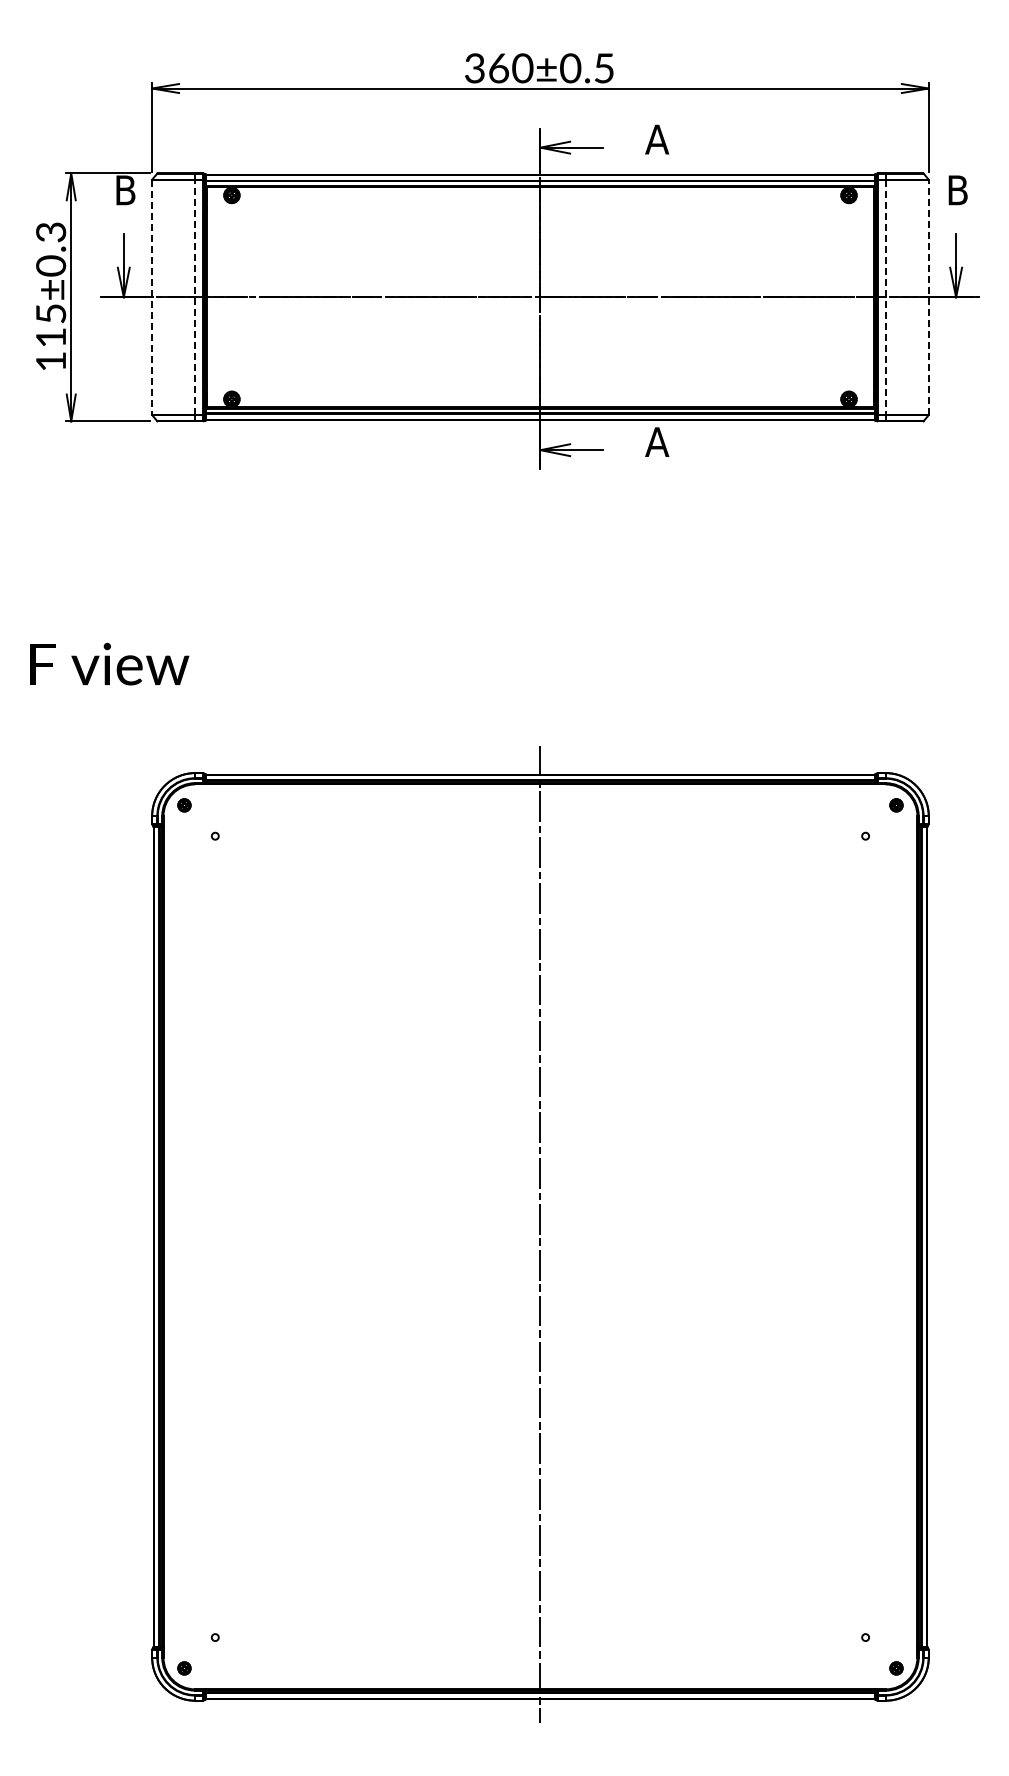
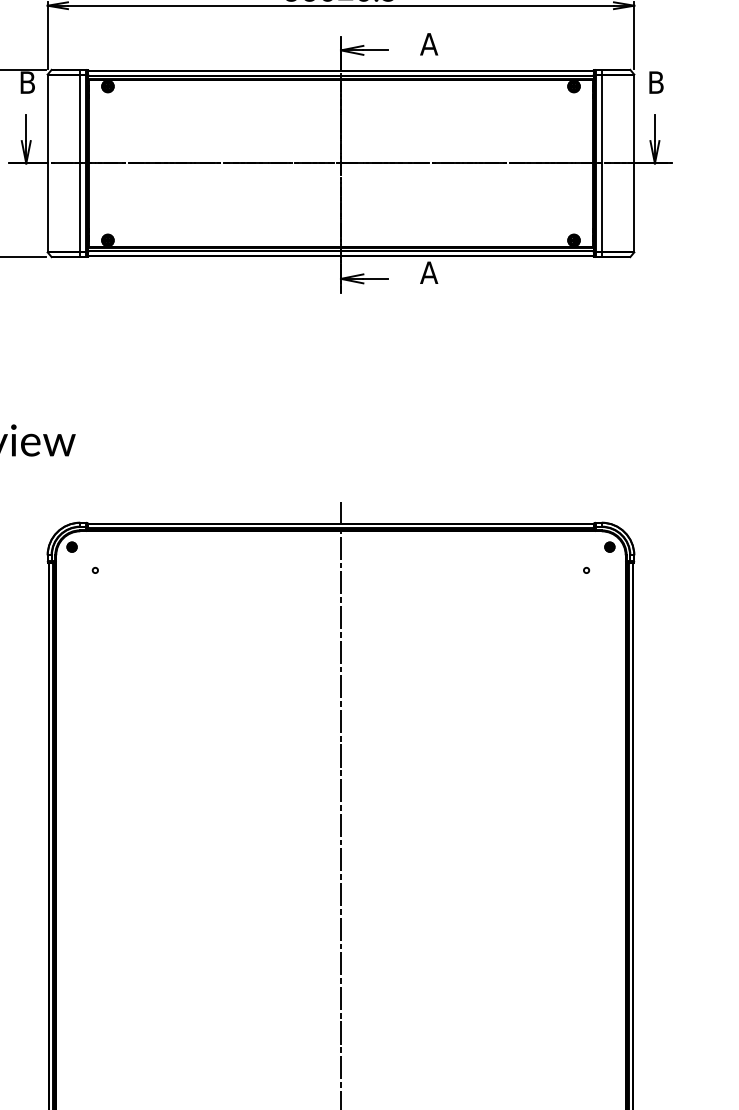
line: (195, 296) -> (80, 162), dashed -> solid
line: (928, 296) -> (634, 162), dashed -> solid
line: (152, 297) -> (47, 163), dashed -> solid
line: (885, 297) -> (601, 163), dashed -> solid

